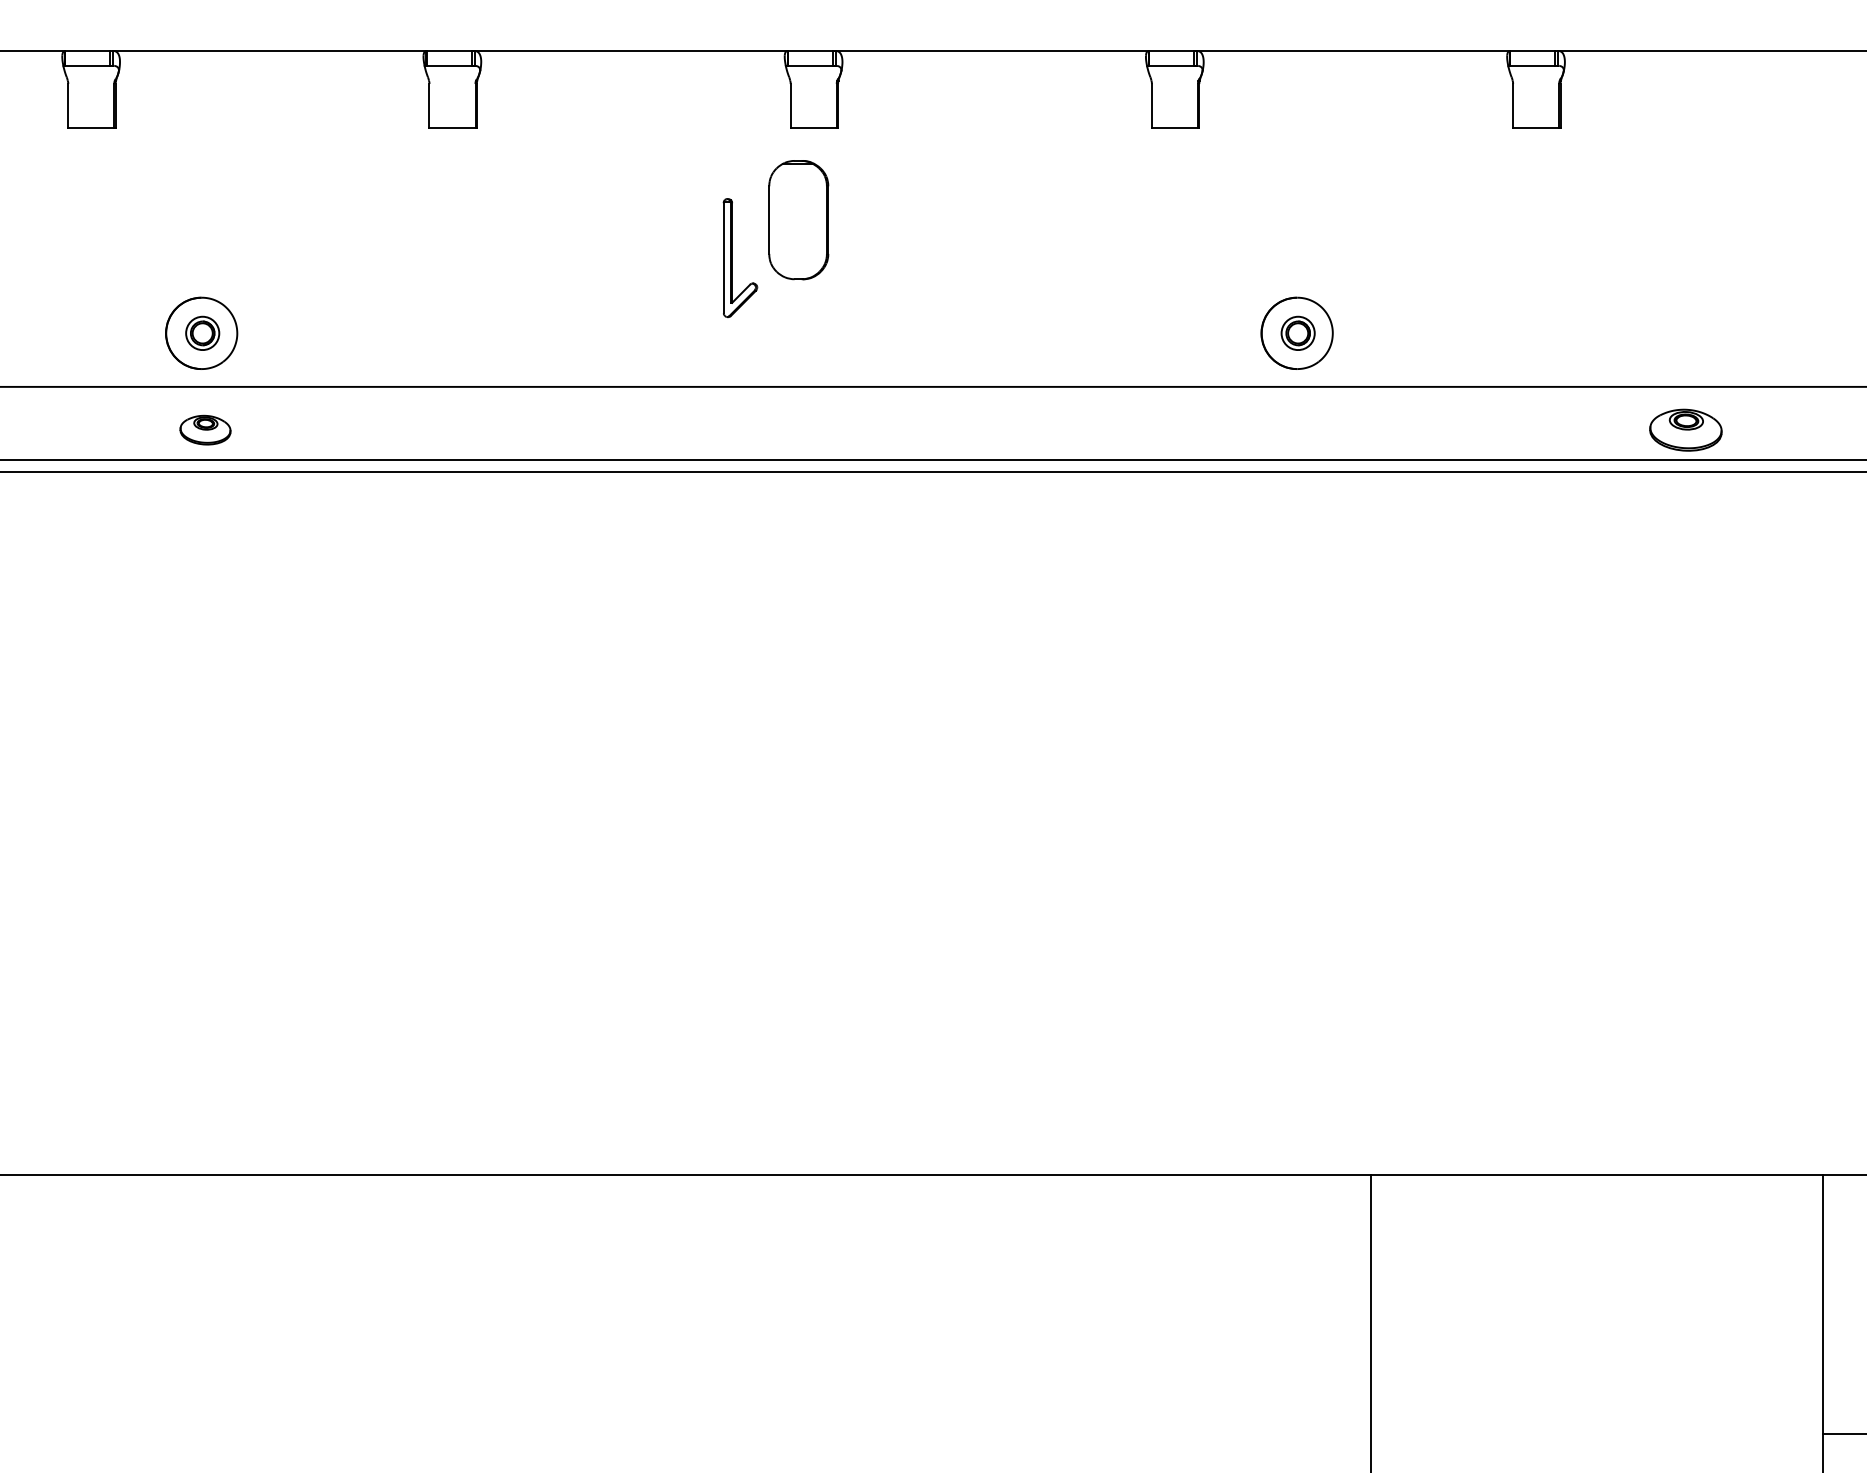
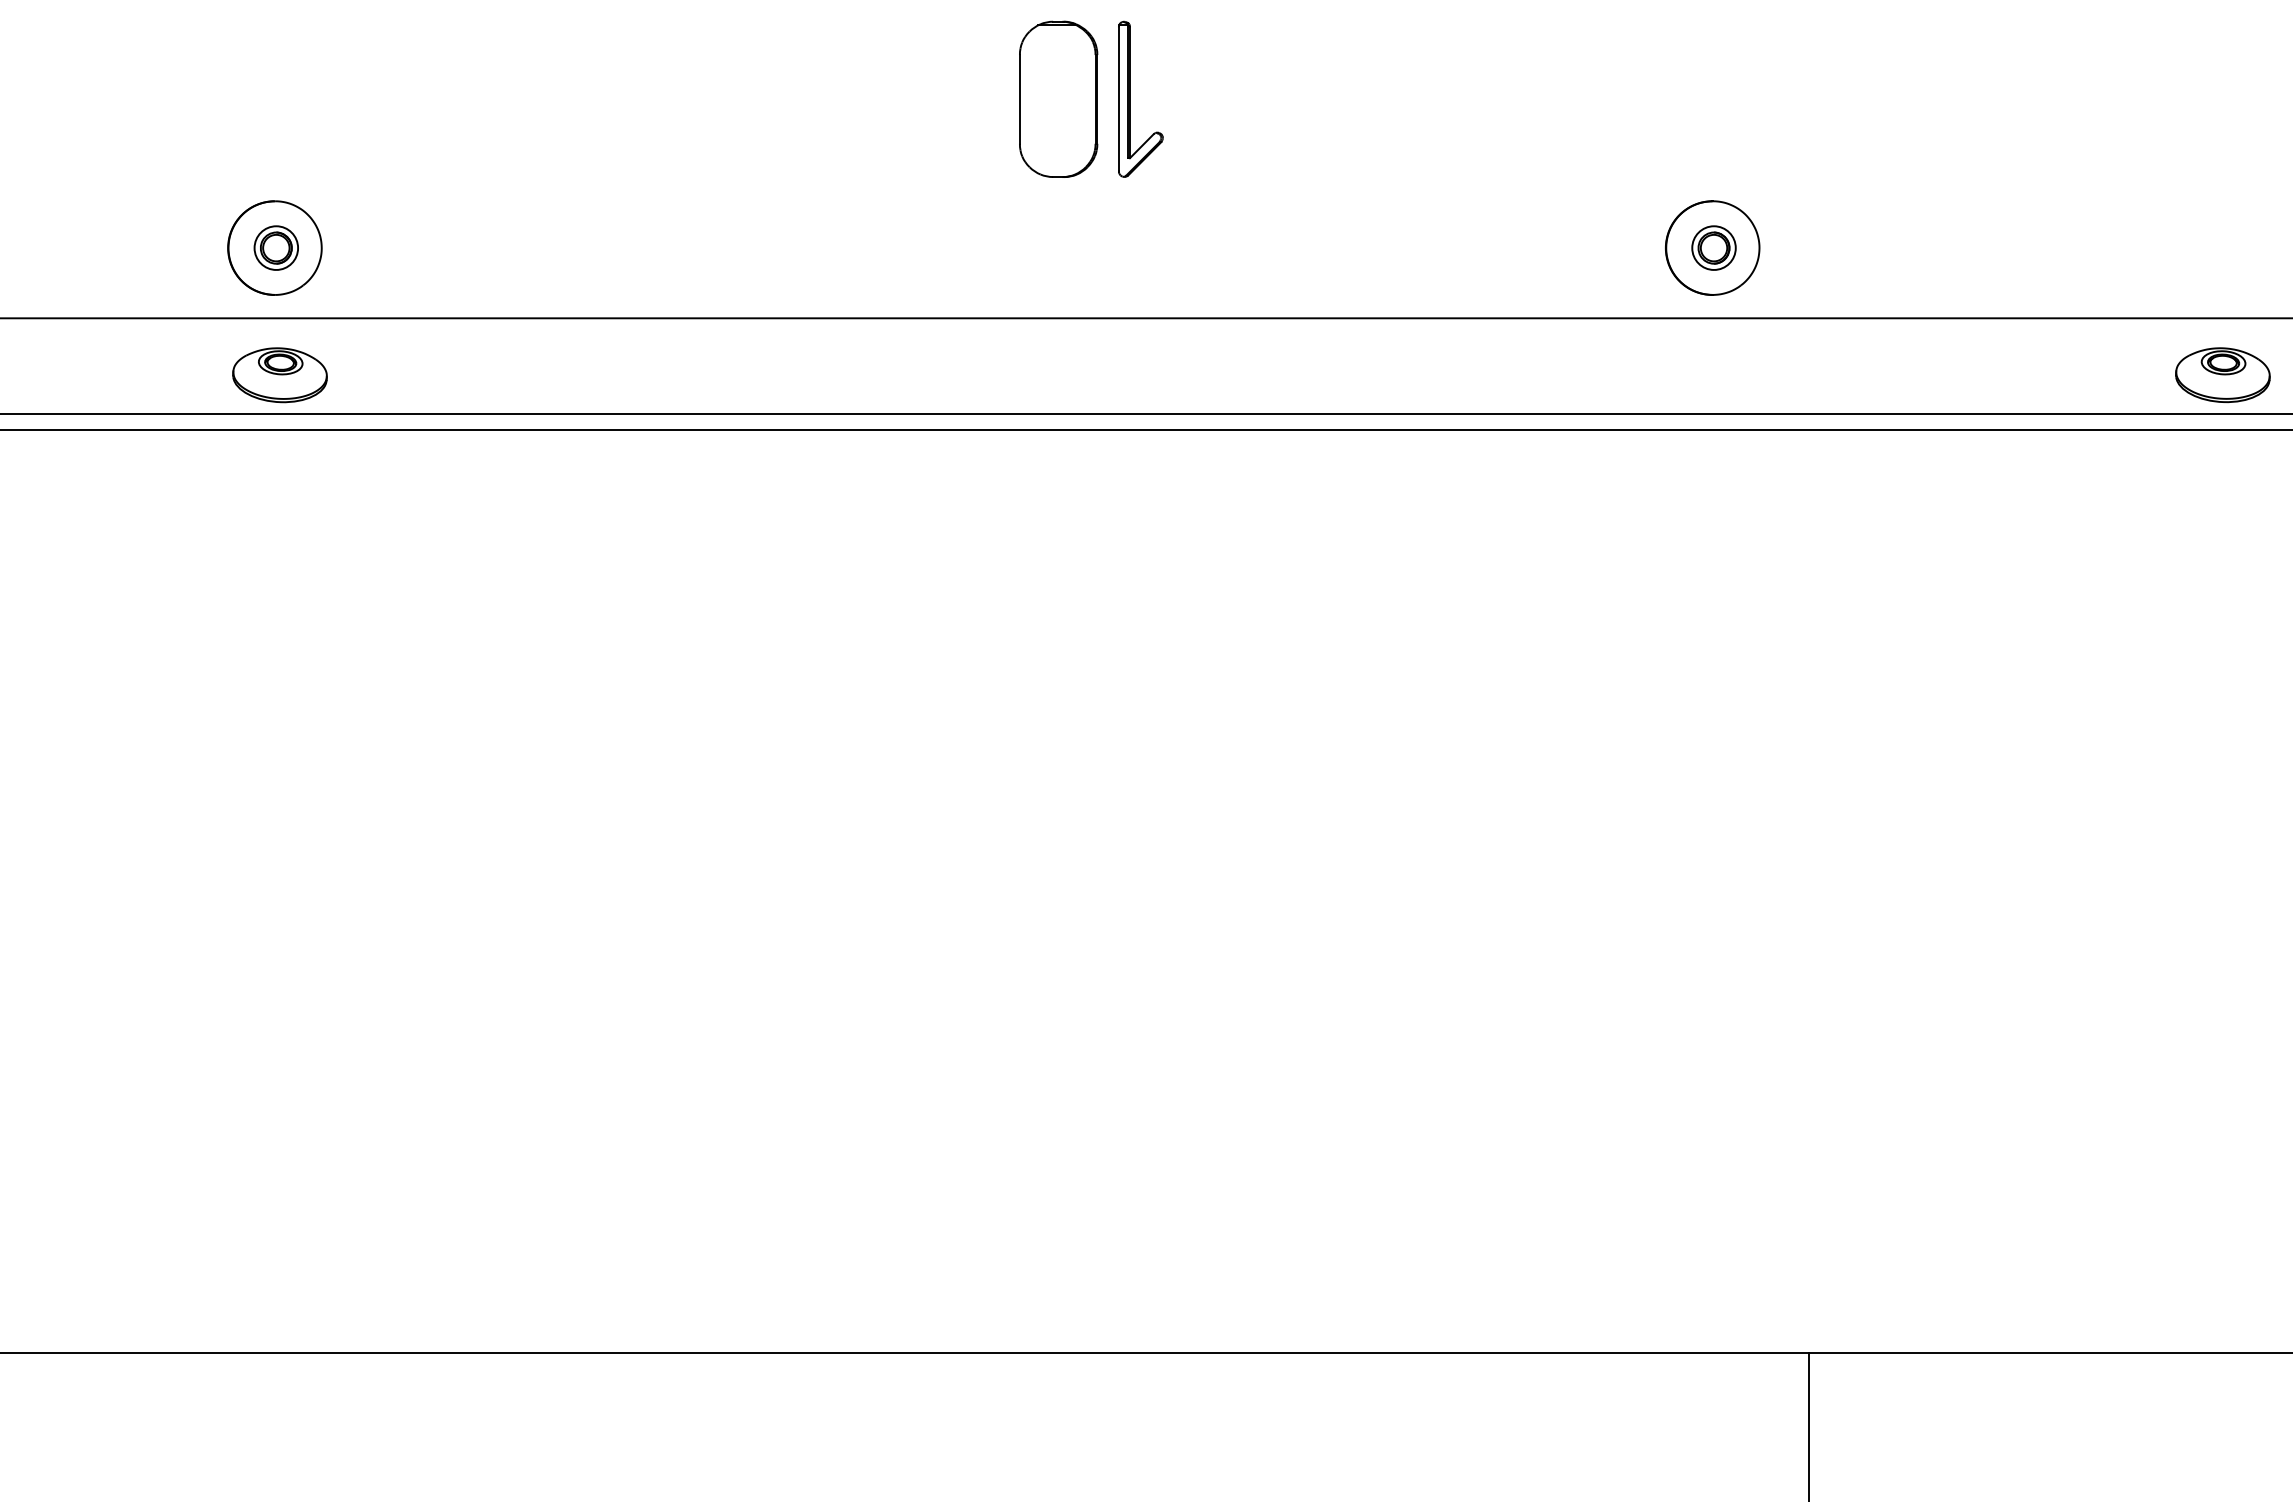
part: (732, 258) -> (1130, 99), moved
part: (205, 429) -> (280, 374), size x1.43

